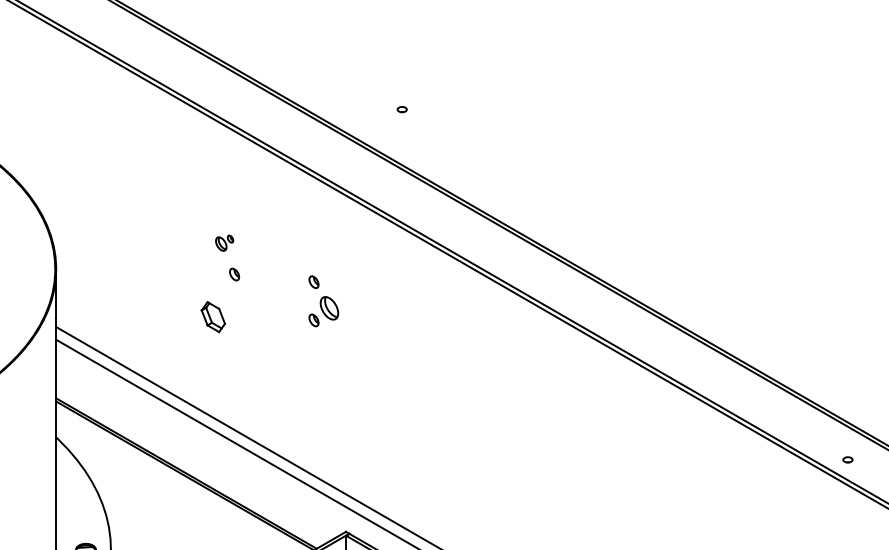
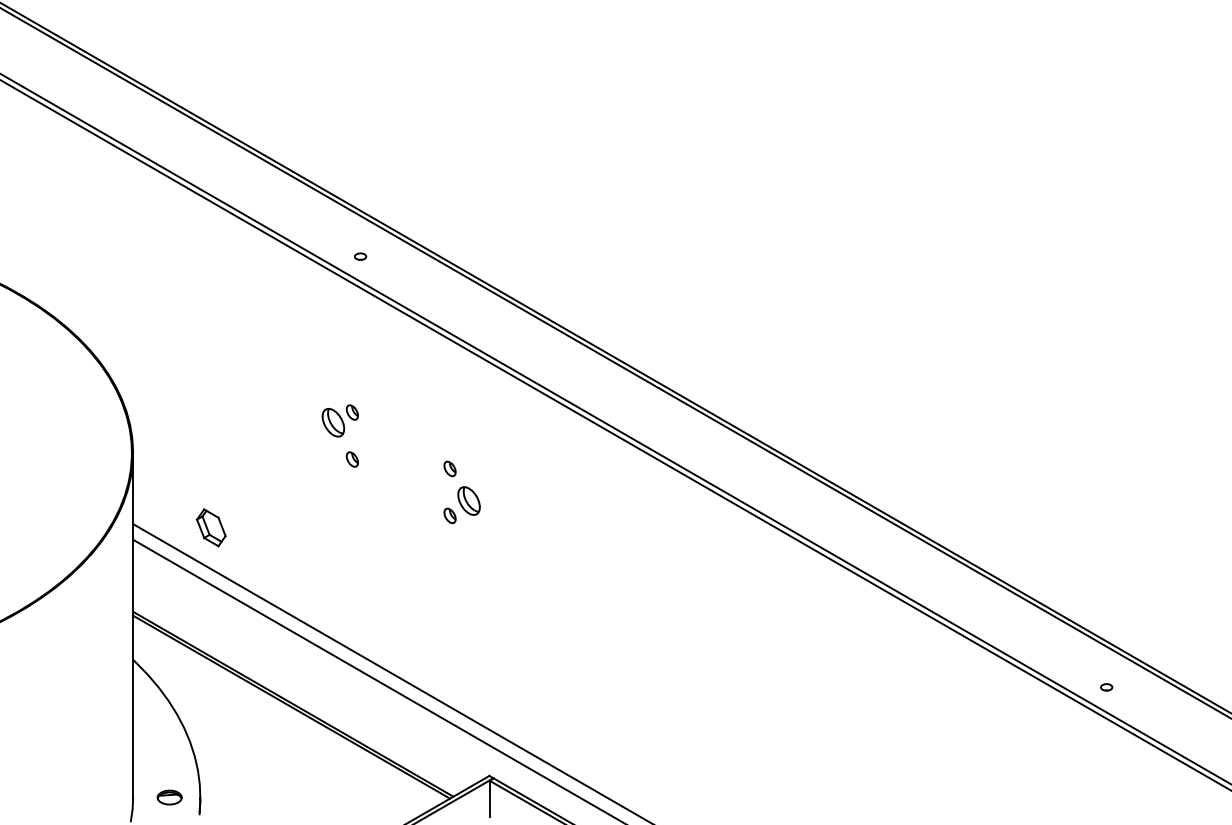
part: (402, 109) -> (360, 256), moved
part: (224, 242) -> (339, 420), size x1.67
part: (212, 316) -> (210, 527), moved

